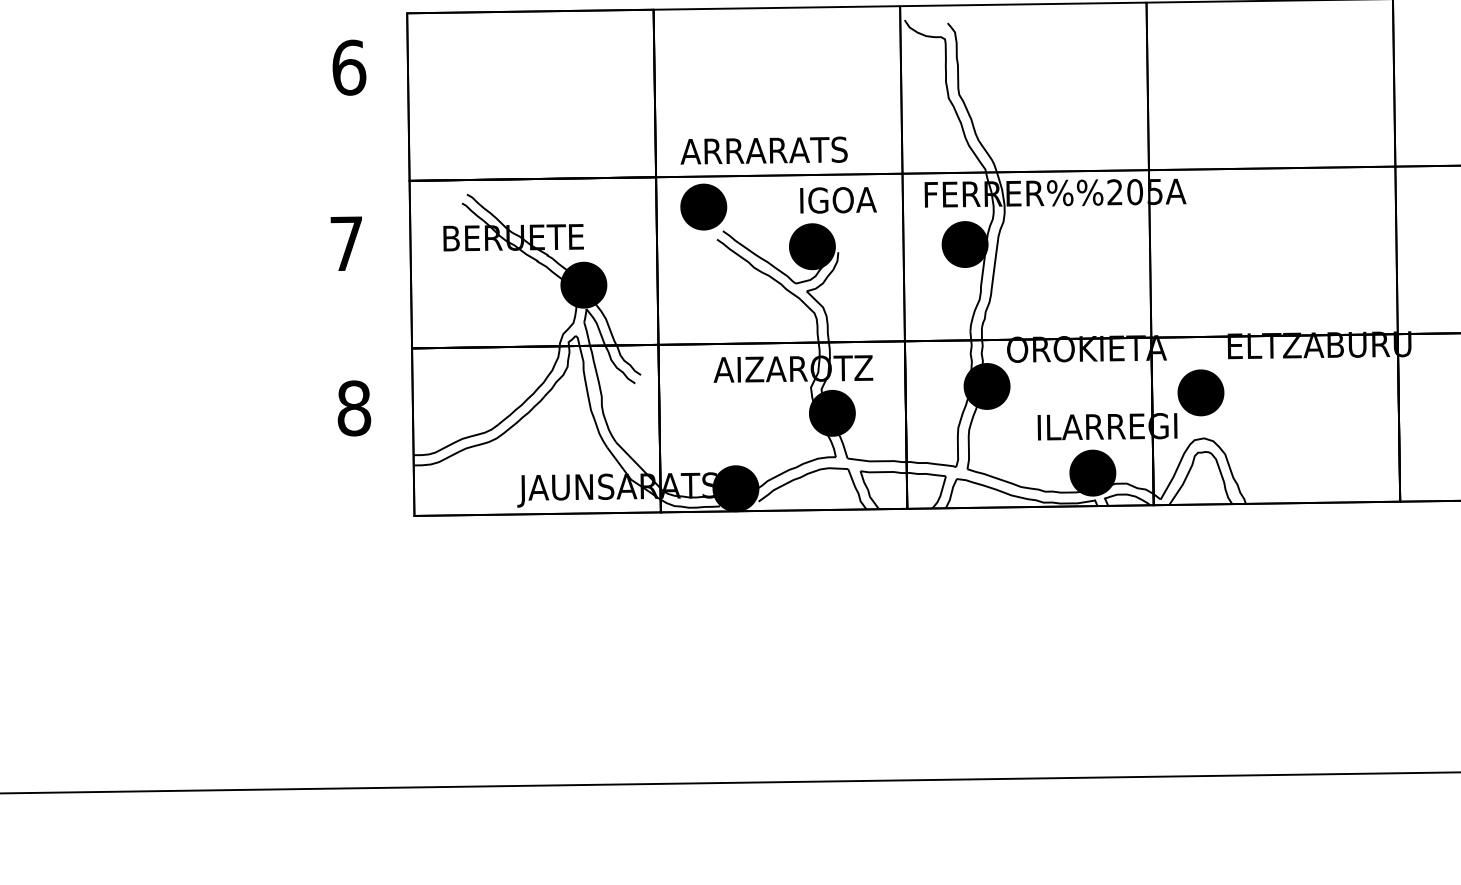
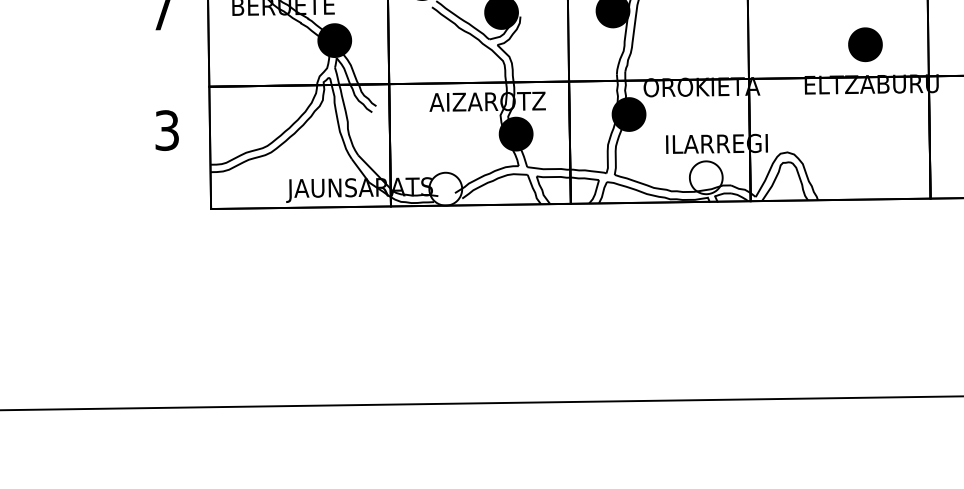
part: (1200, 392) -> (865, 44), moved
text: (354, 408) -> (167, 130), 8 -> 3
fill: (1092, 472) -> (706, 177), removed
fill: (735, 488) -> (445, 189), removed

